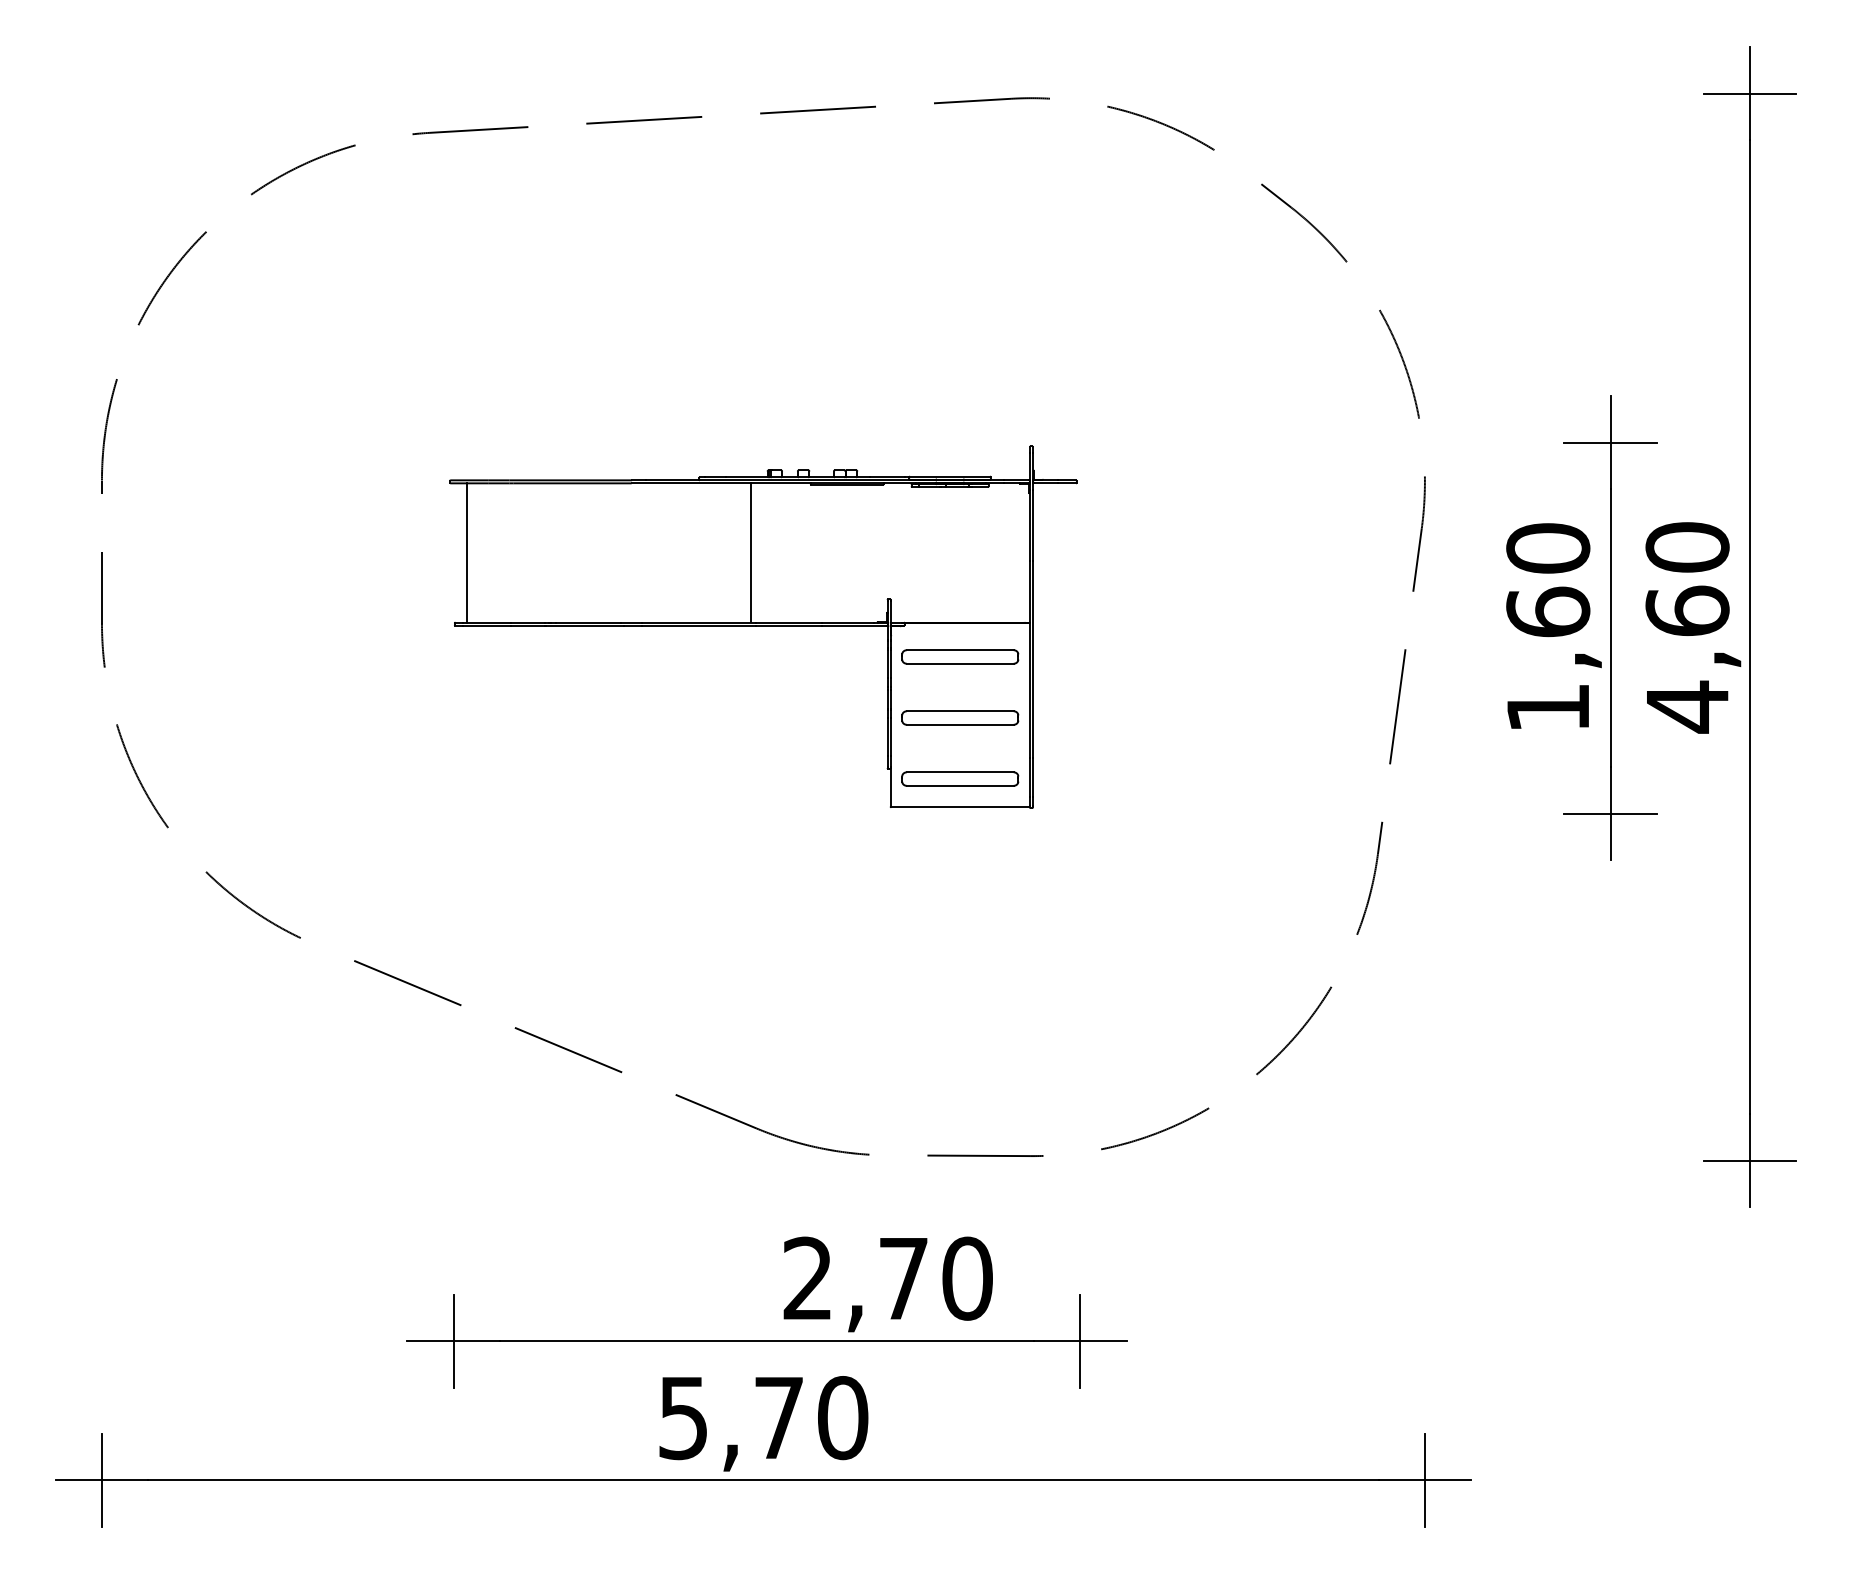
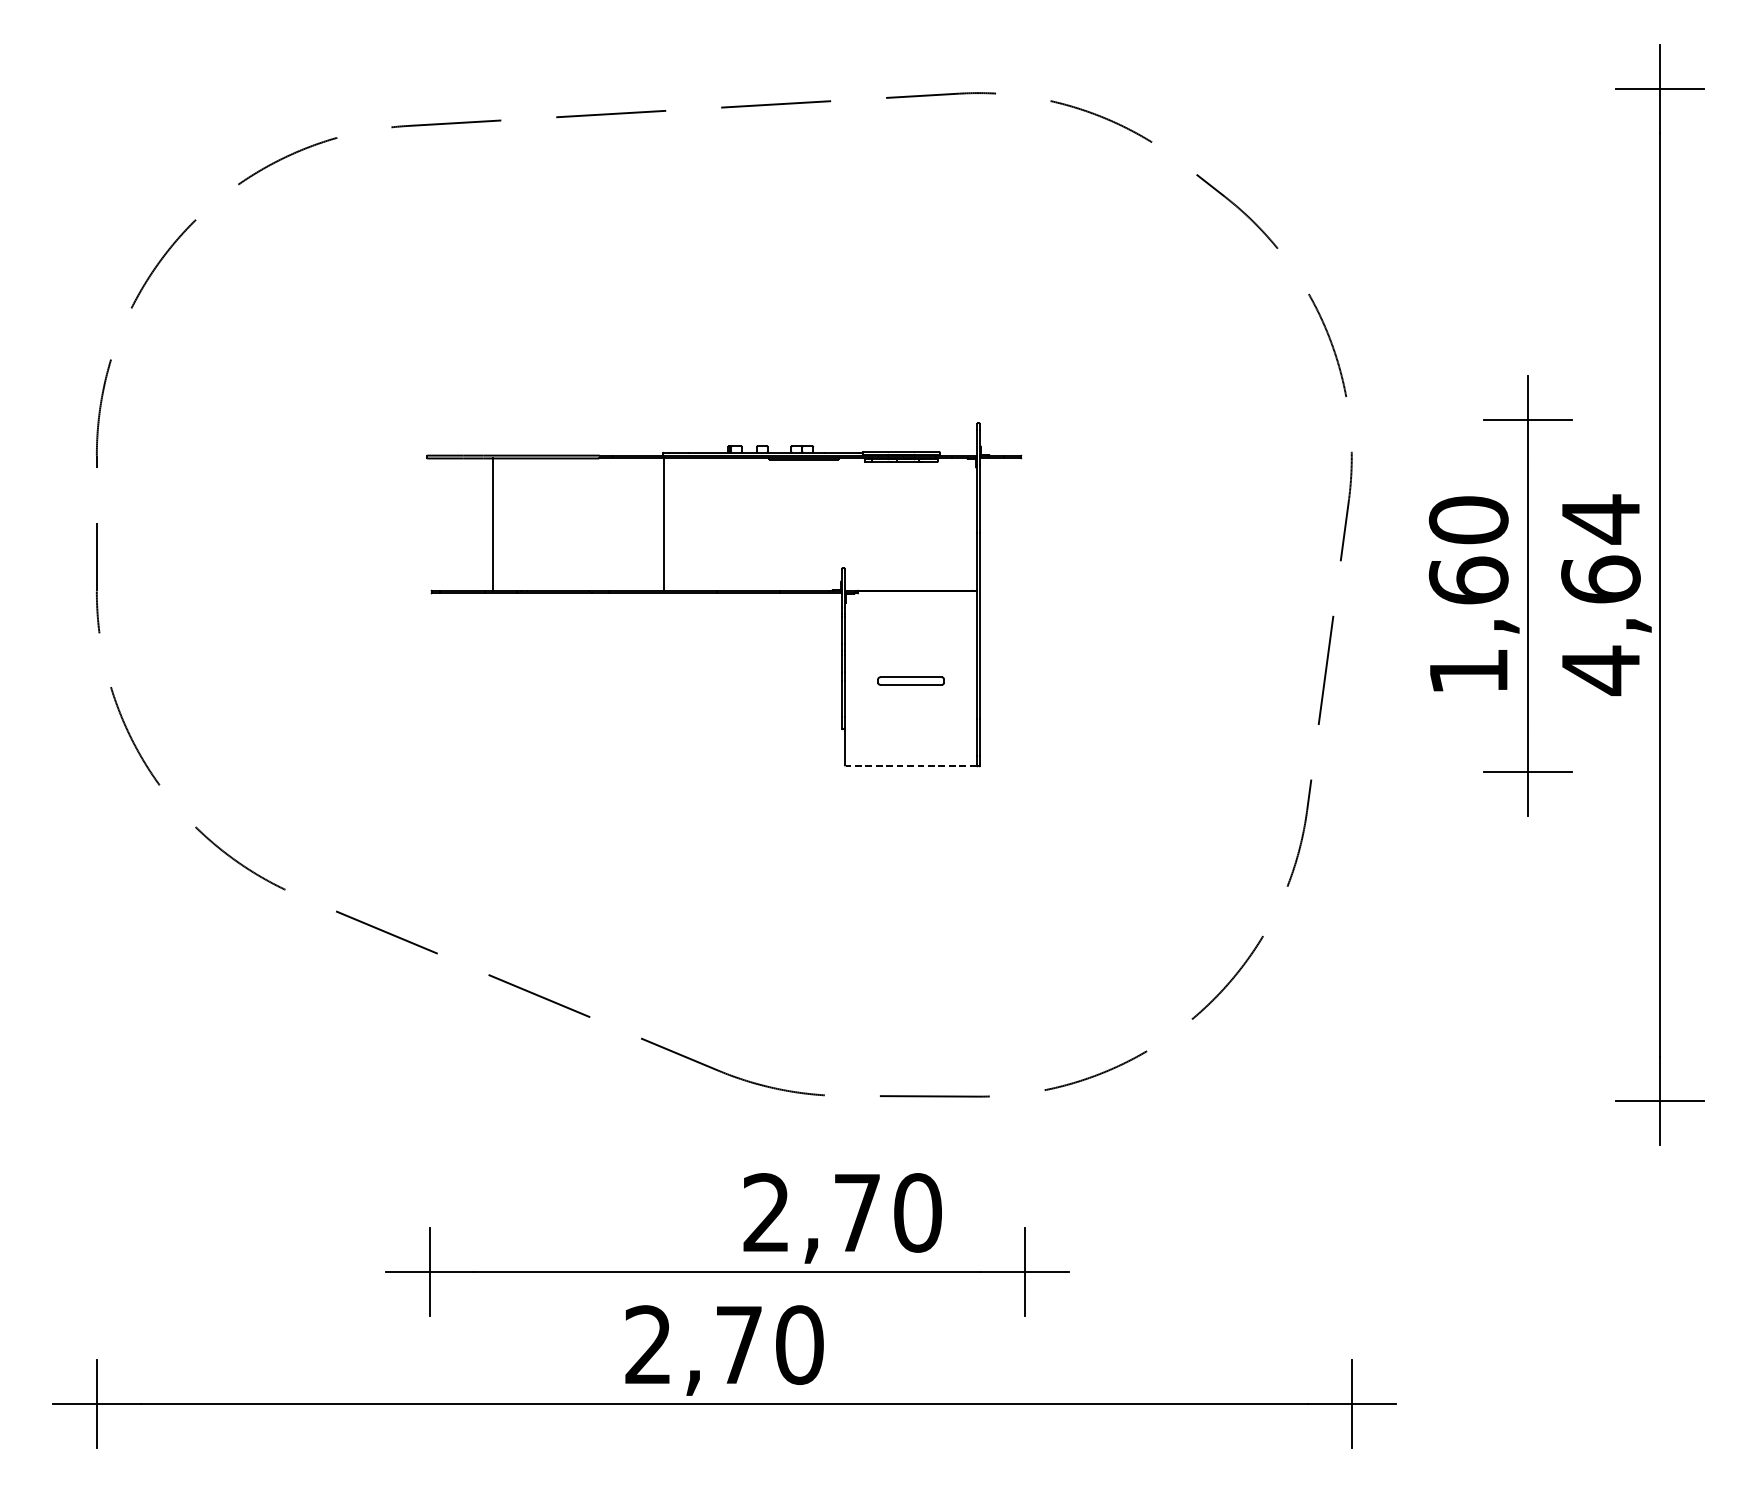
text: (1687, 547) -> (1600, 519), 4,60 -> 4,64
line: (467, 552) -> (493, 524), moved
line: (751, 552) -> (664, 524), moved
part: (960, 656) -> (911, 622), removed
part: (960, 717) -> (911, 680), size x0.6
part: (960, 778) -> (911, 738), removed
line: (960, 807) -> (911, 765), solid -> dashed
text: (682, 1418) -> (647, 1345), 5,70 -> 2,70

